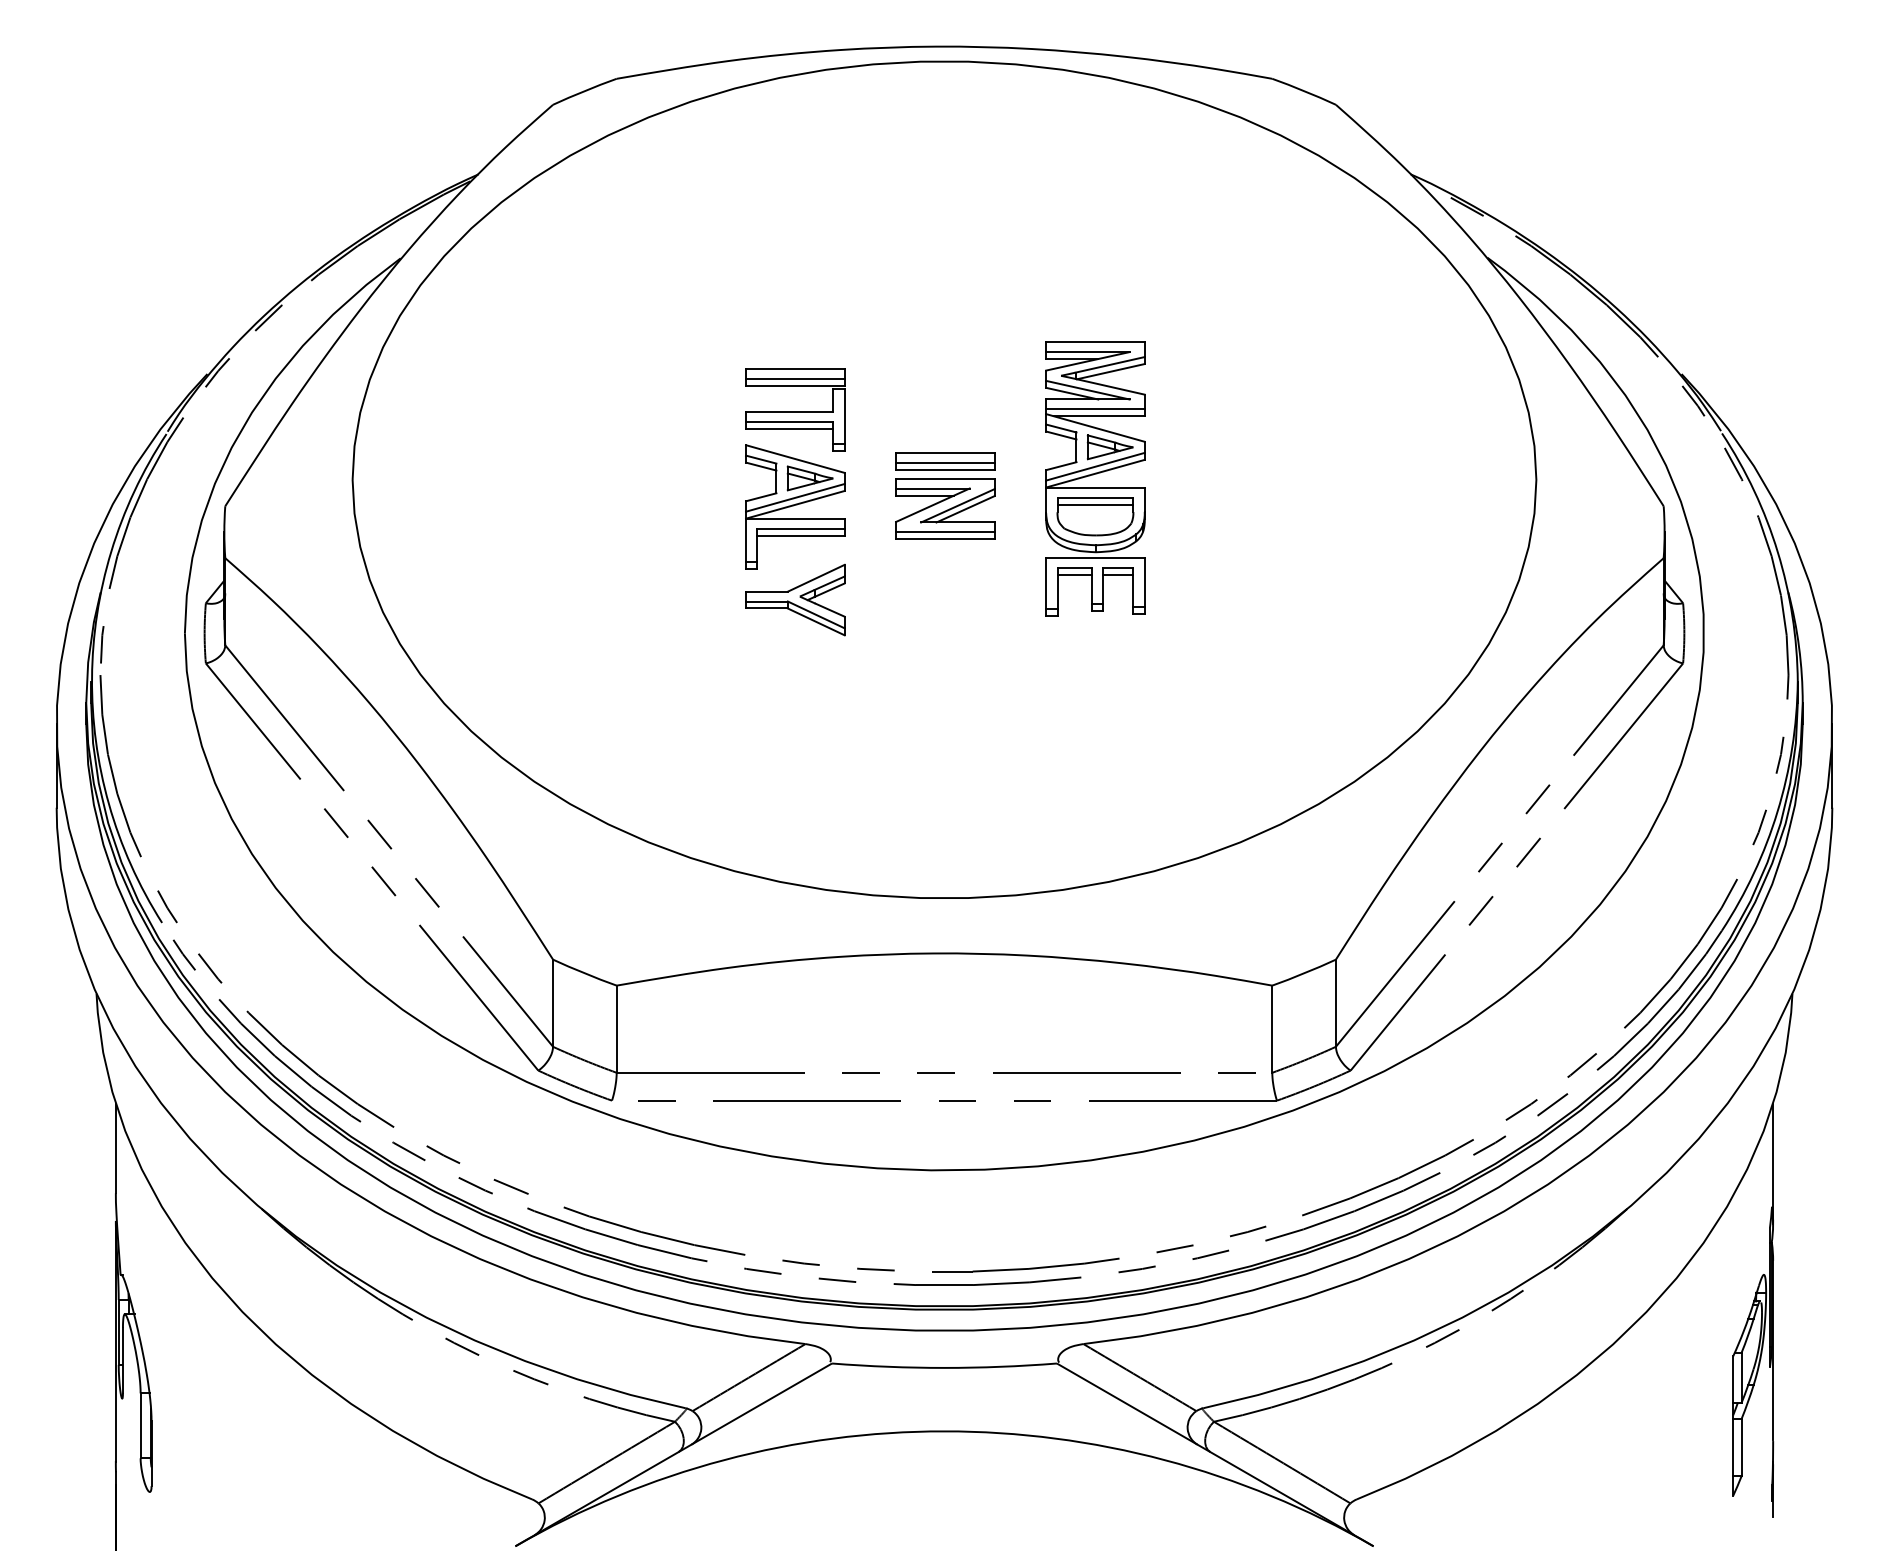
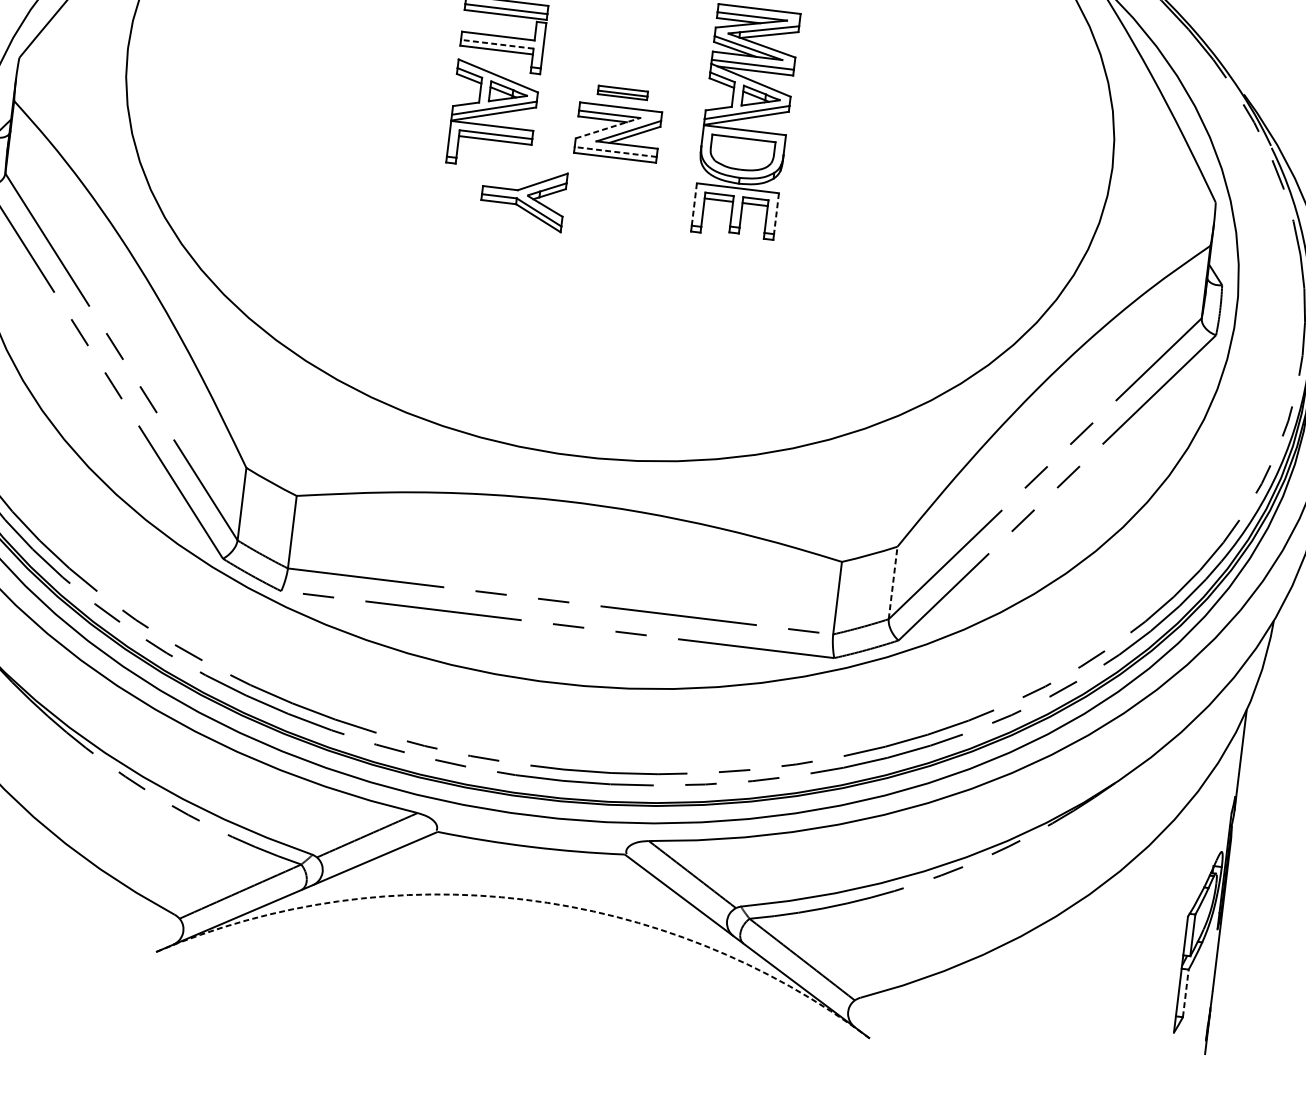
line: (789, 421) -> (497, 44), solid -> dashed
part: (945, 461) -> (622, 93), size x0.6
line: (1095, 504) -> (743, 143), removed
line: (933, 505) -> (608, 128), solid -> dashed
line: (944, 532) -> (614, 152), solid -> dashed
line: (1046, 582) -> (694, 203), solid -> dashed
line: (1144, 582) -> (776, 213), solid -> dashed
part: (795, 599) -> (523, 197), moved
line: (1335, 1003) -> (892, 583), solid -> dashed
arc: (944, 1431) -> (524, 899), solid -> dashed
line: (1741, 1447) -> (1185, 993), solid -> dashed

